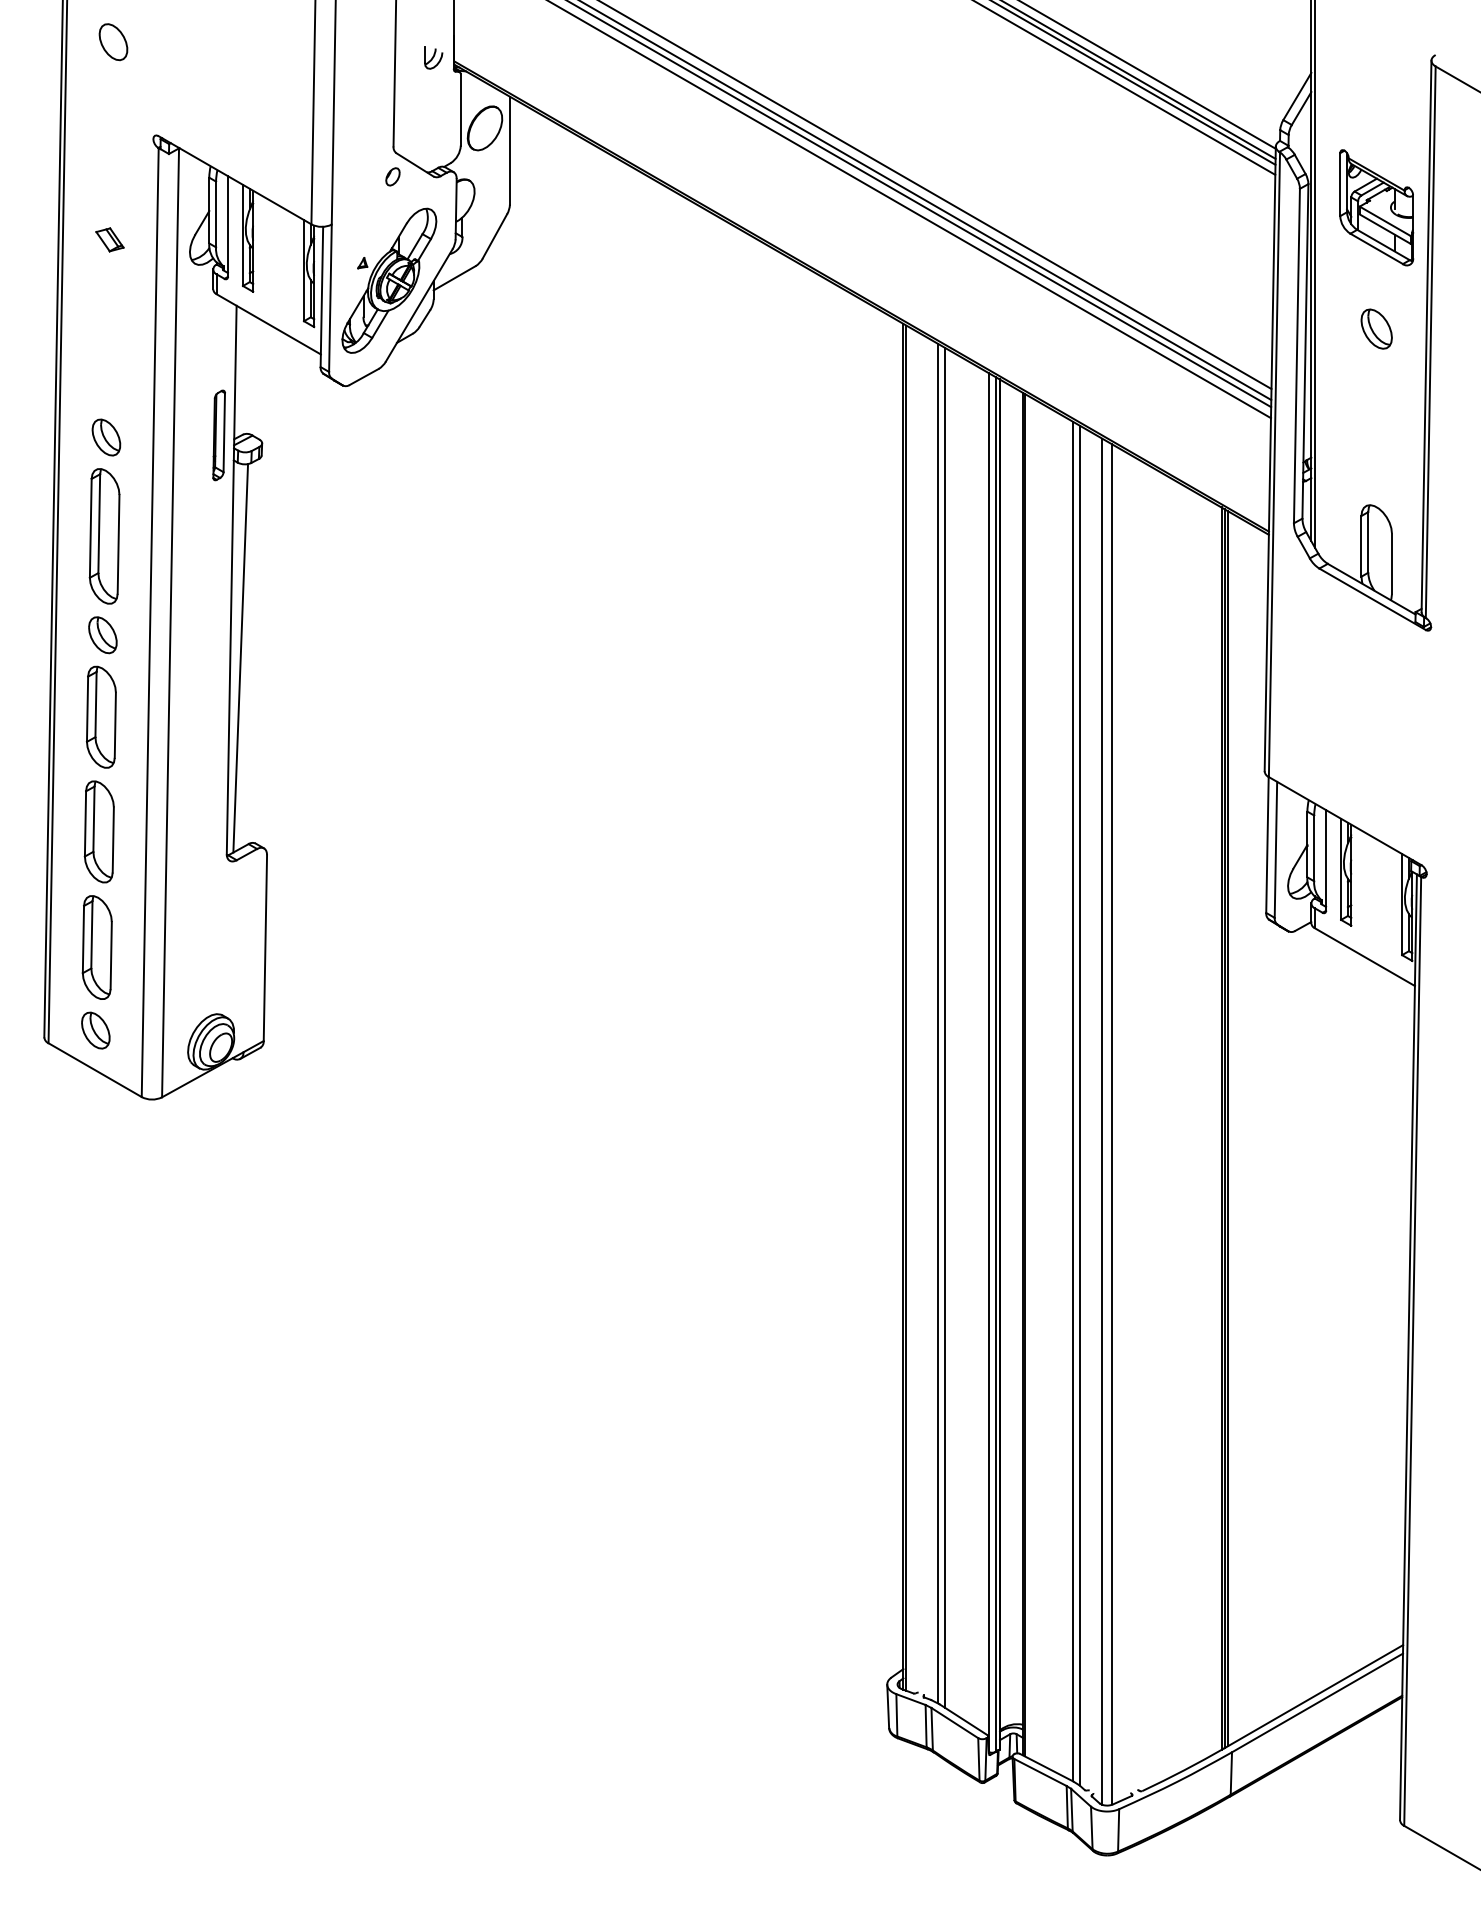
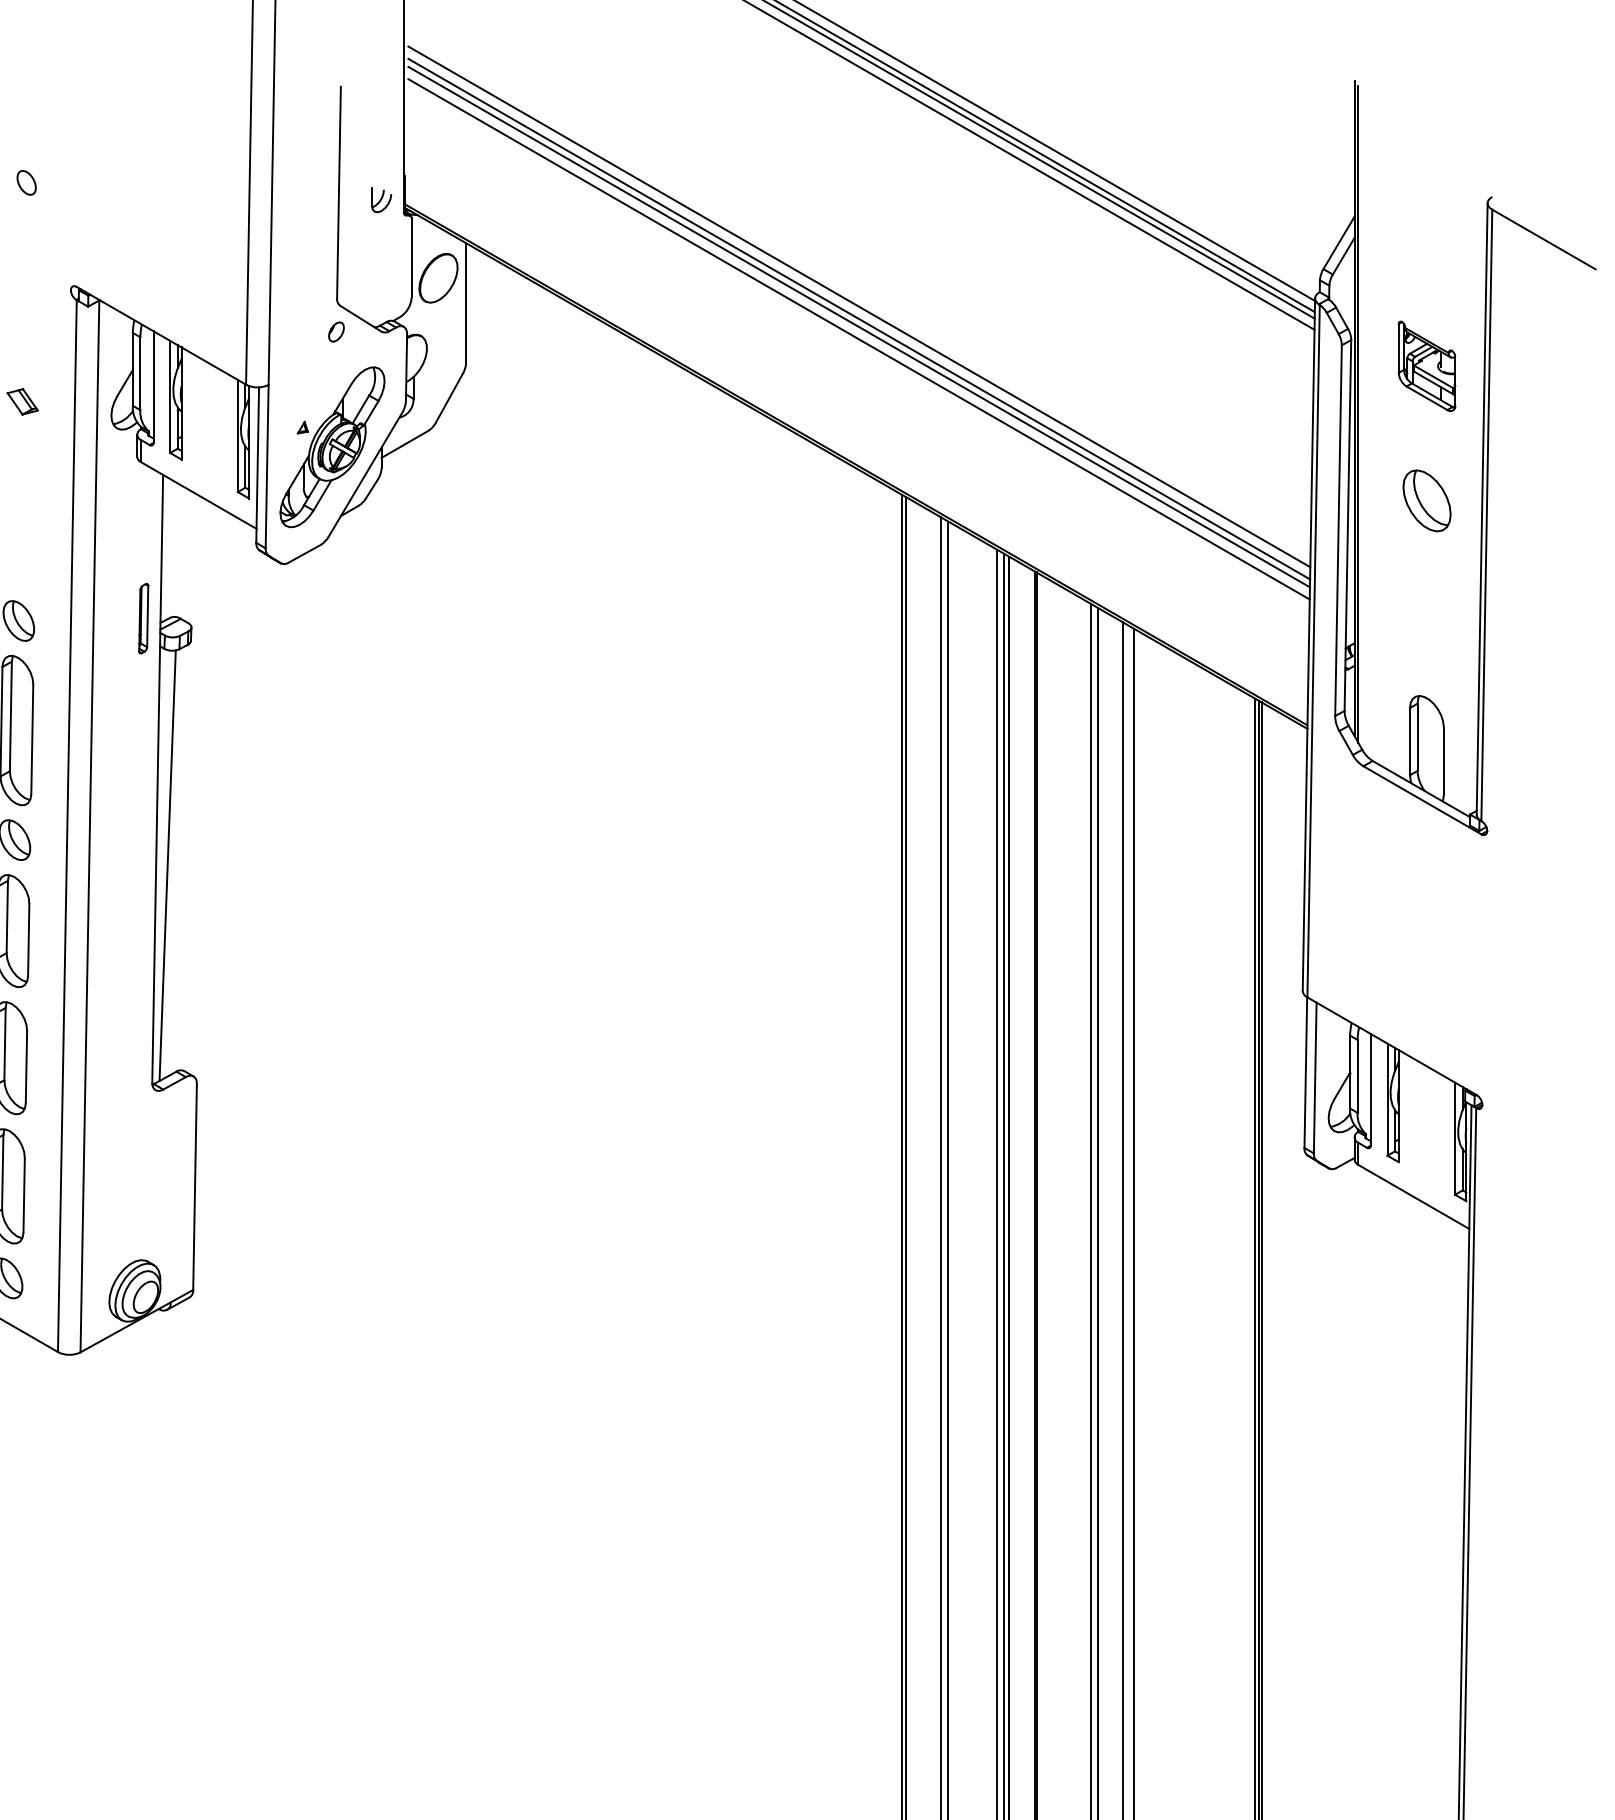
part: (113, 42) -> (26, 183), size x0.6
part: (1376, 207) -> (1426, 365), size x0.7
part: (1376, 328) -> (1426, 500), size x1.4
part: (218, 435) -> (143, 618), size x0.7

